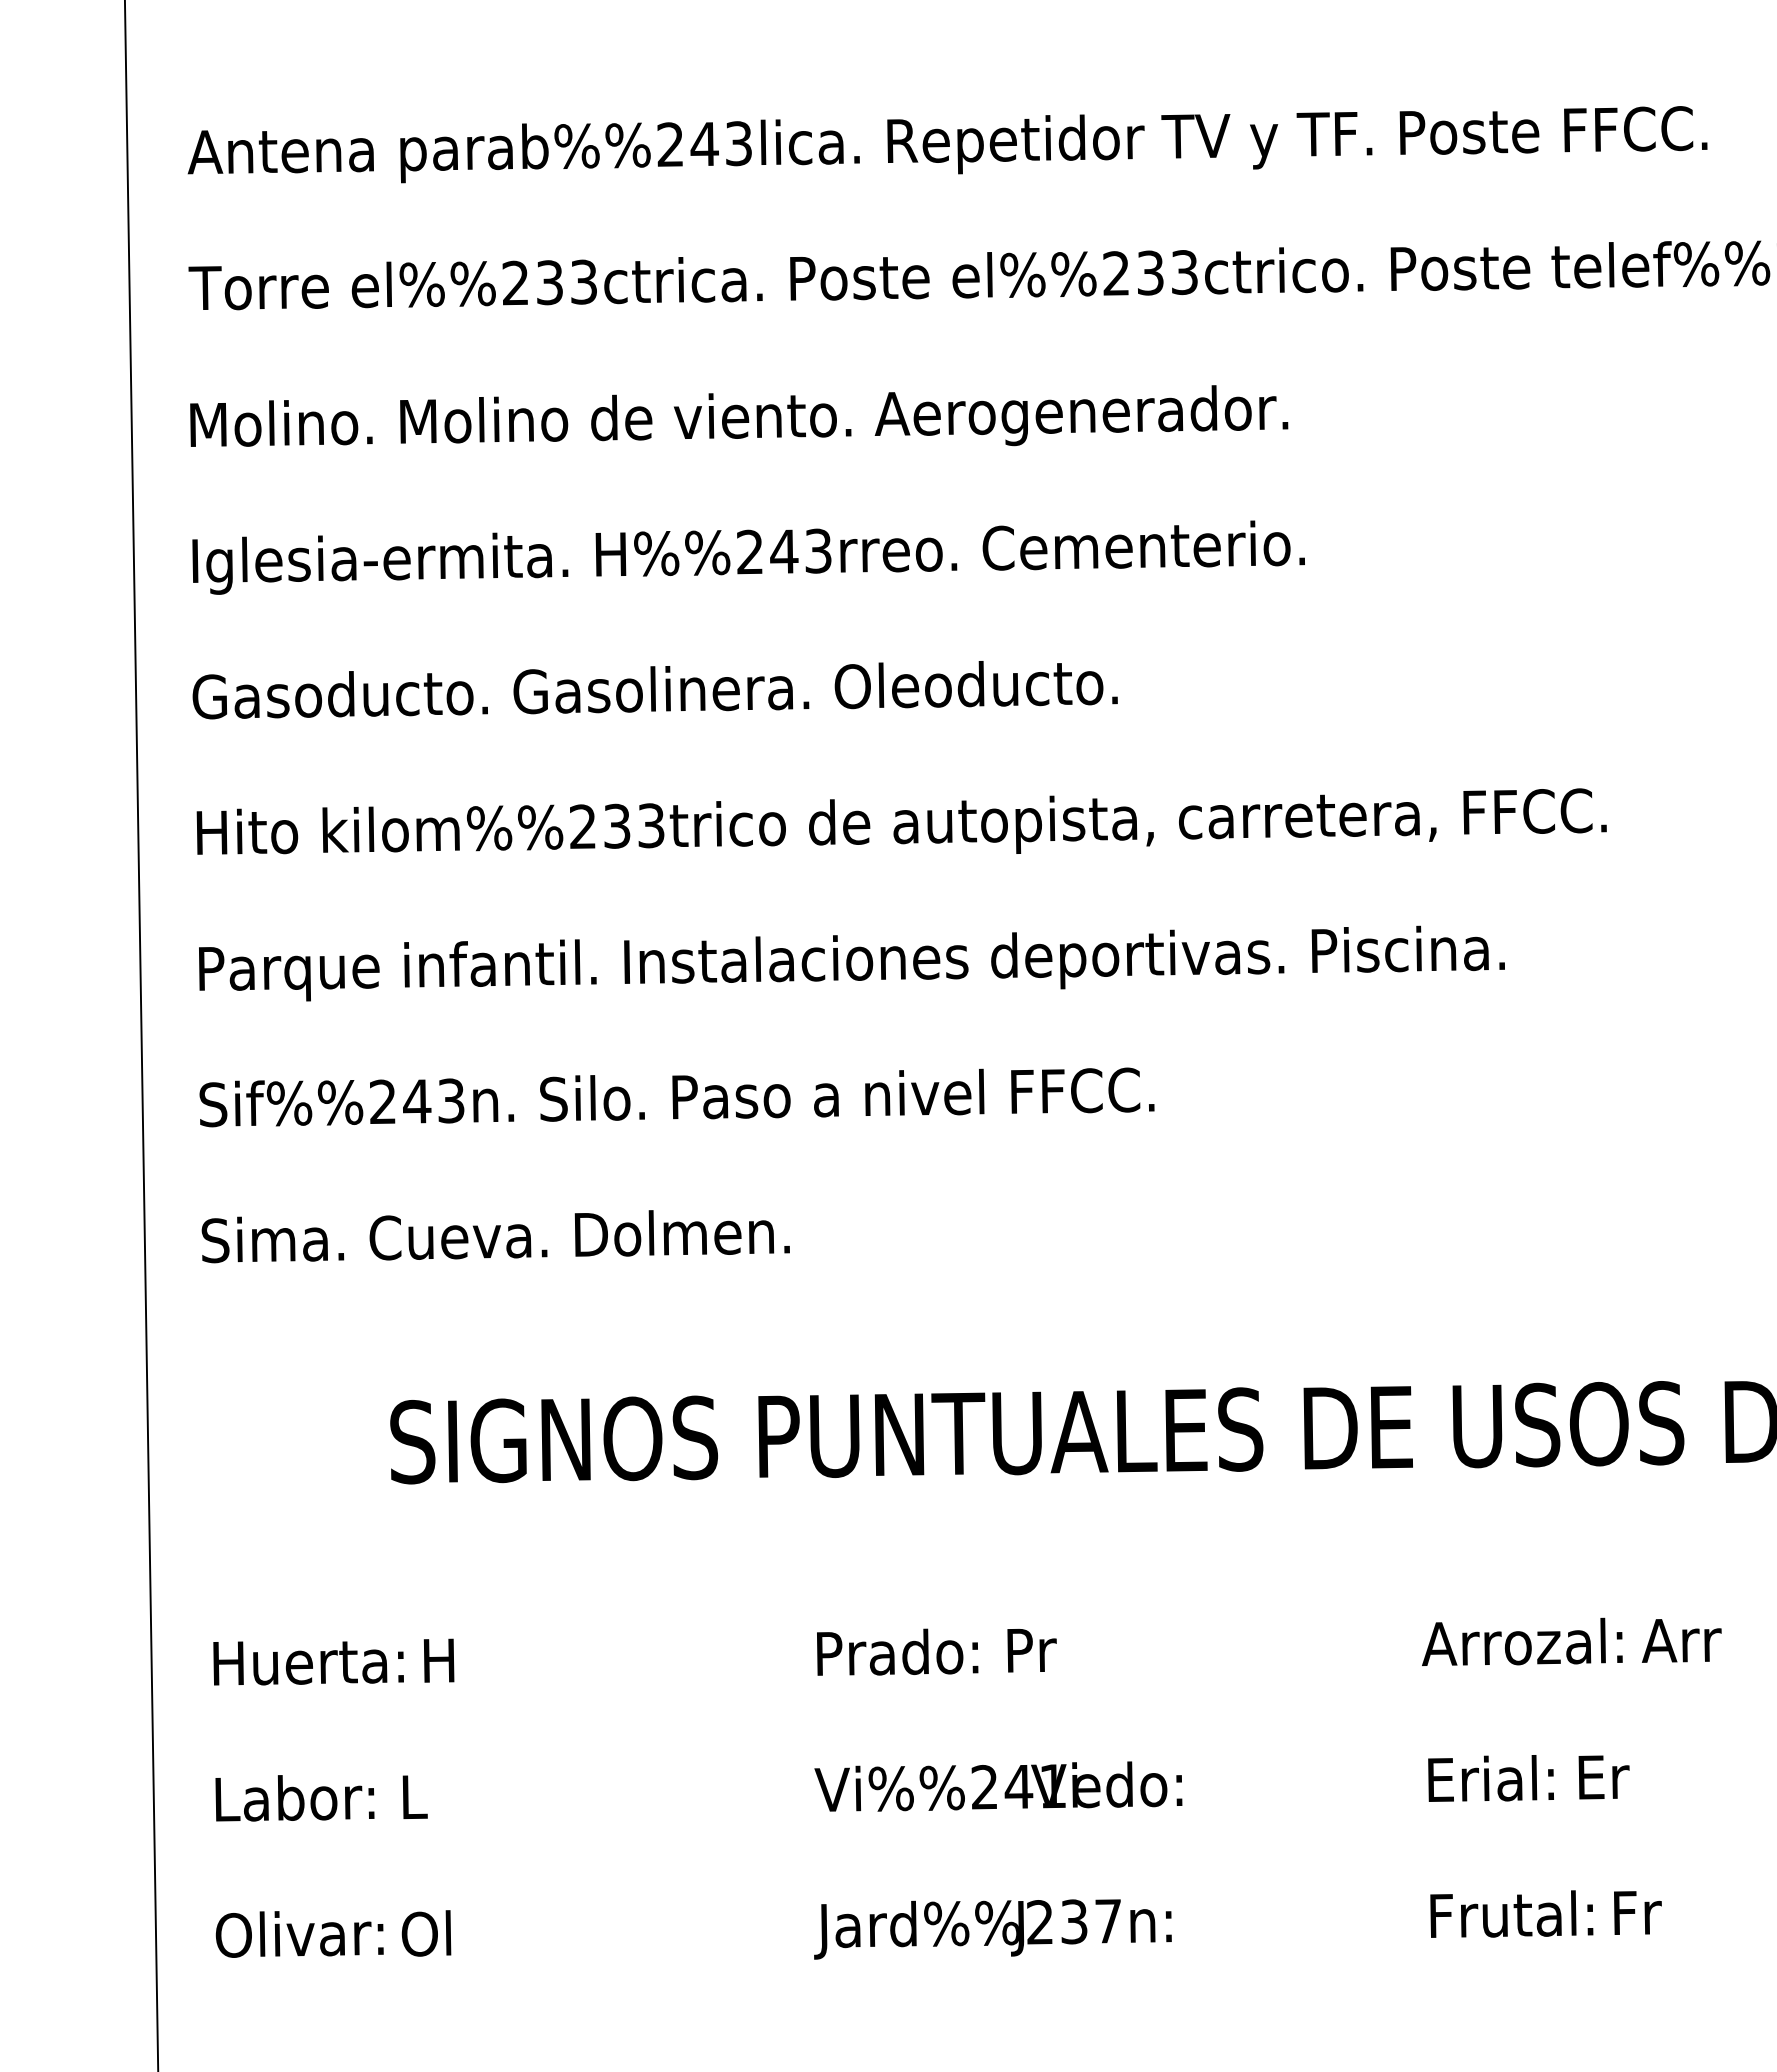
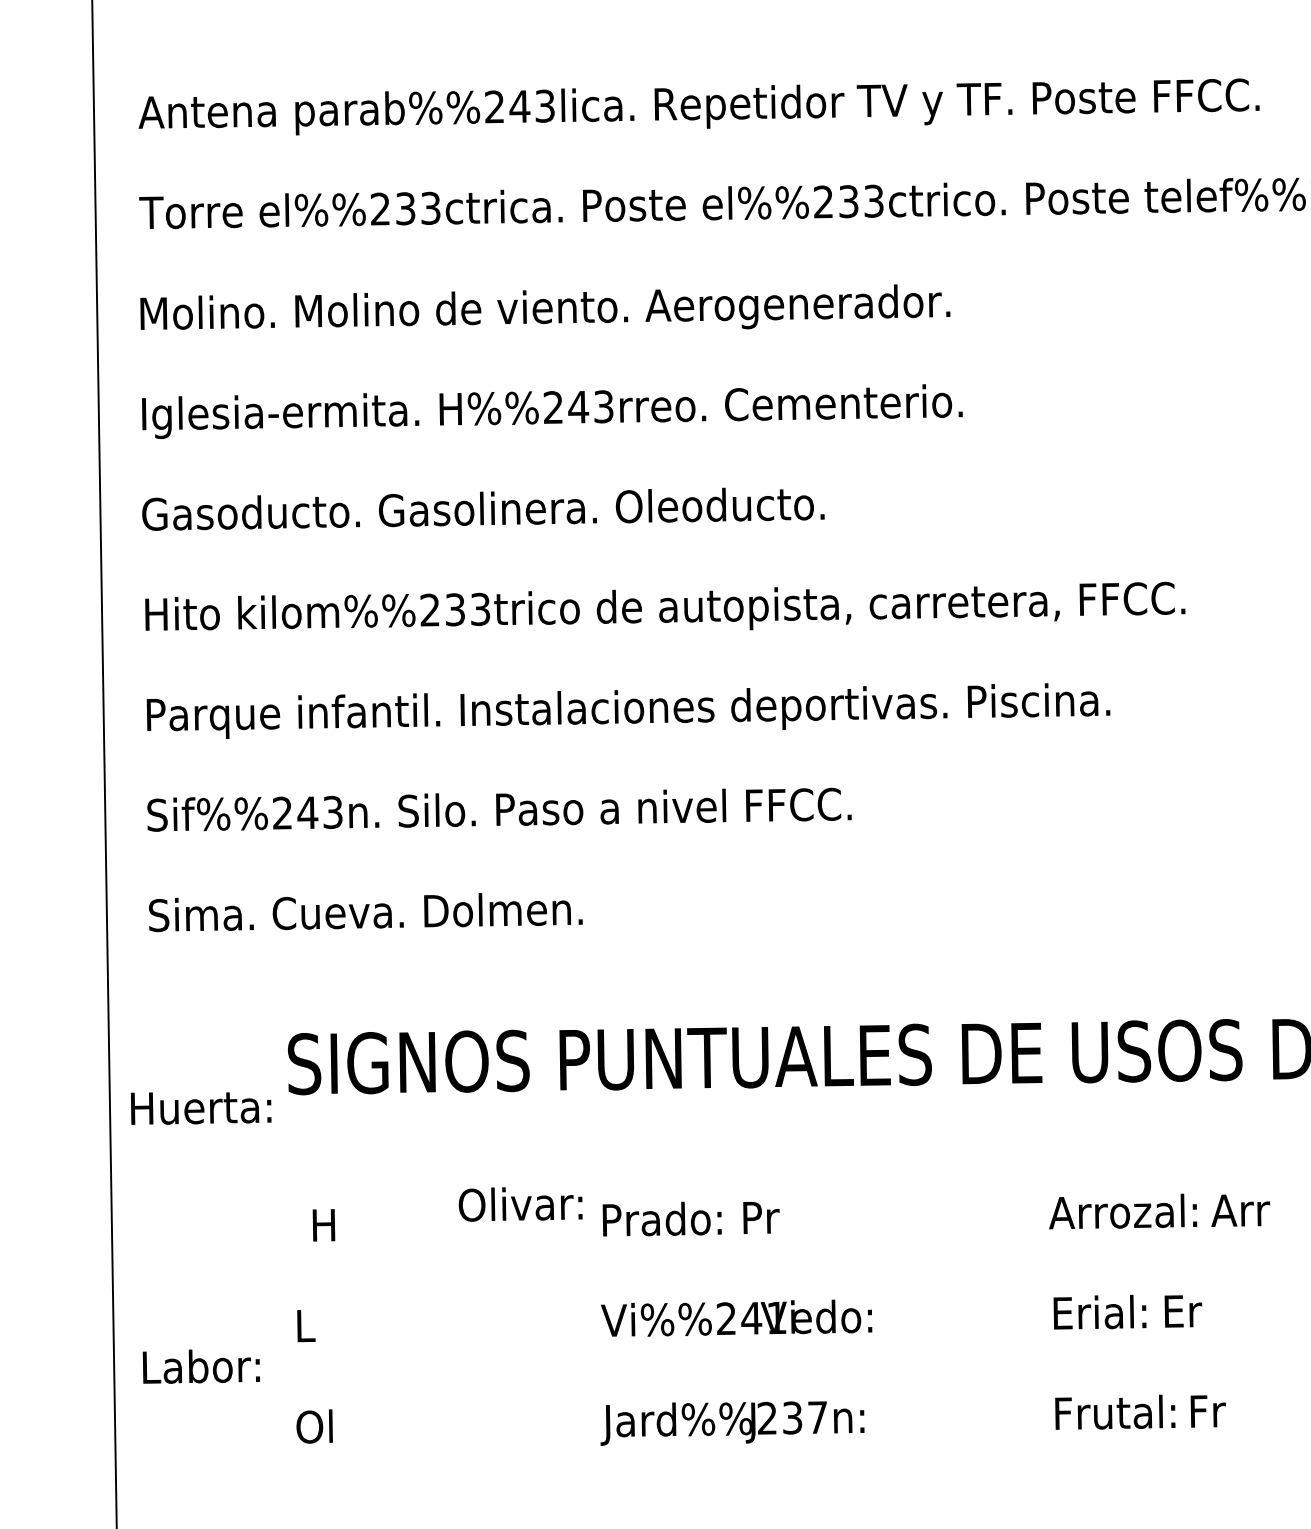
text: (308, 1663) -> (201, 1108), moved
text: (294, 1798) -> (201, 1366), moved
text: (299, 1934) -> (520, 1204), moved

